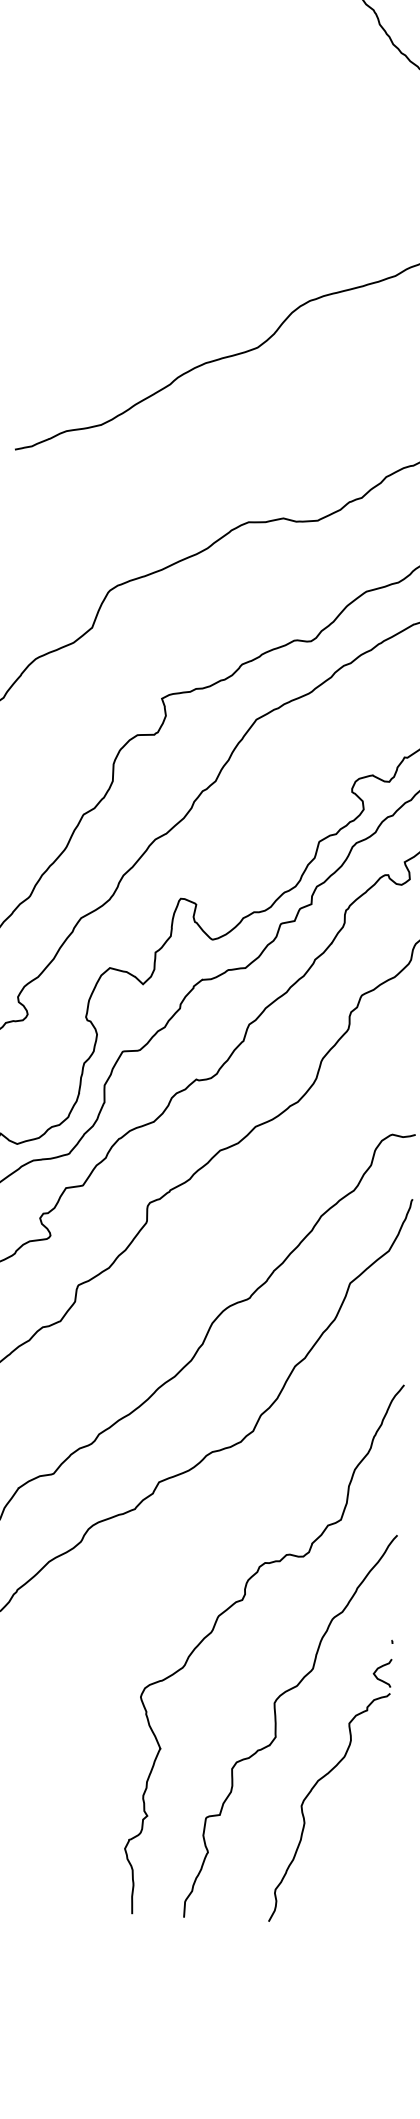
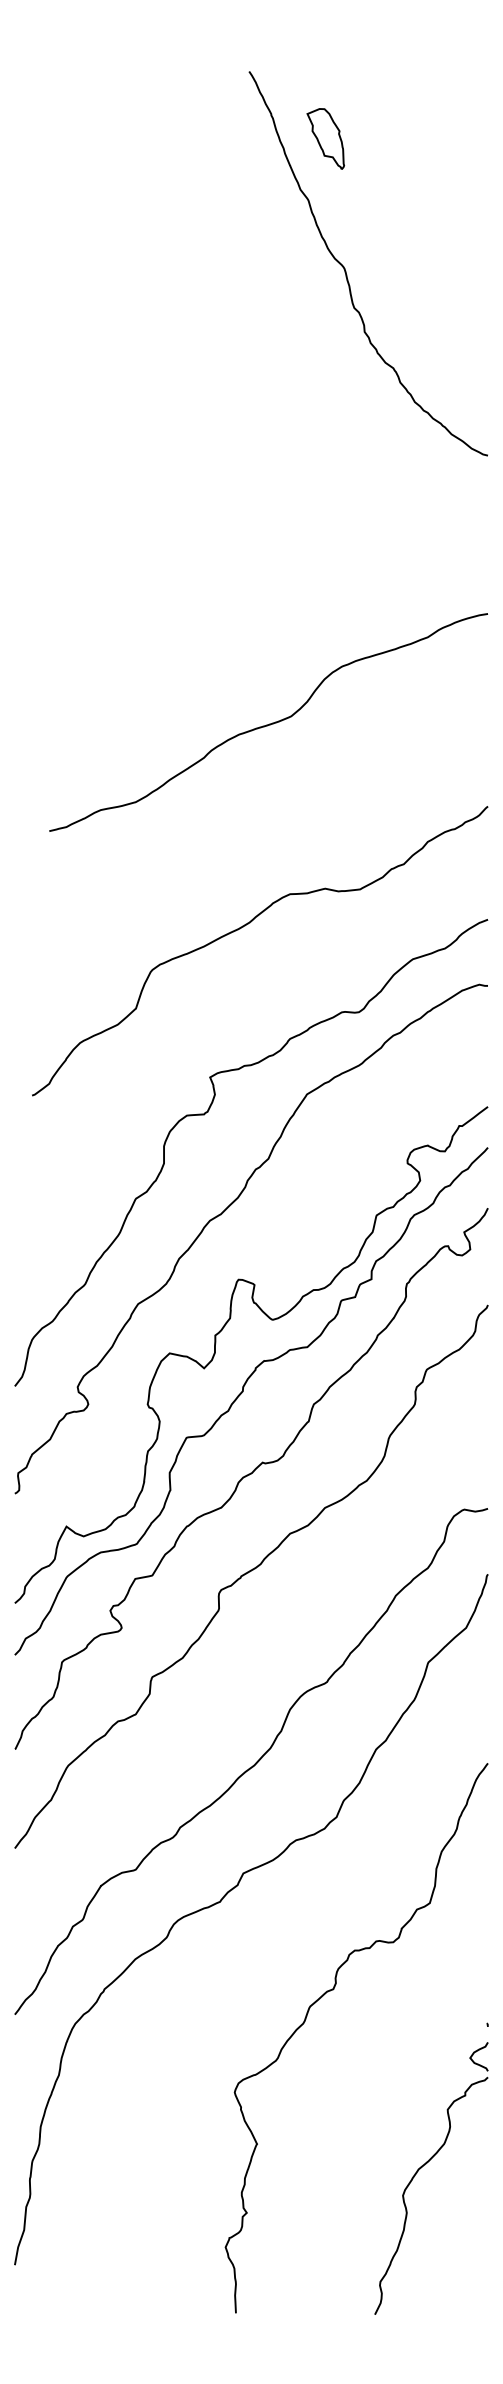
curve: (276, 1730) -> (374, 2120), removed

